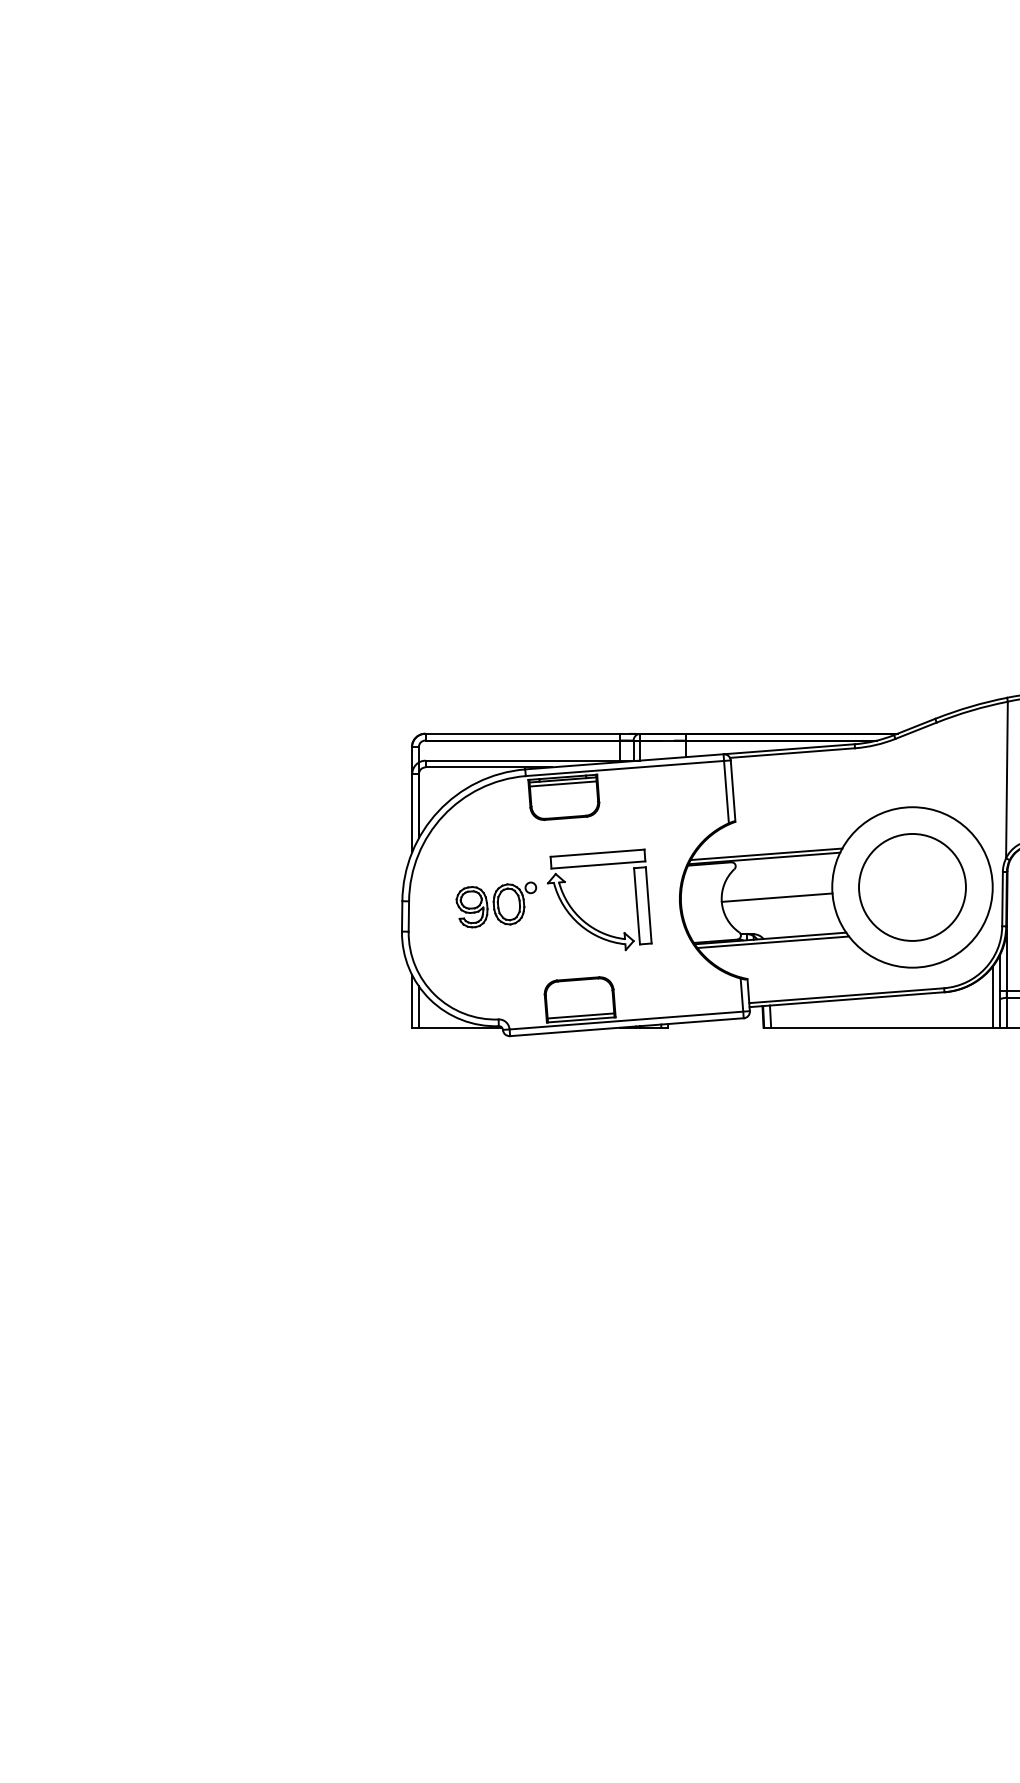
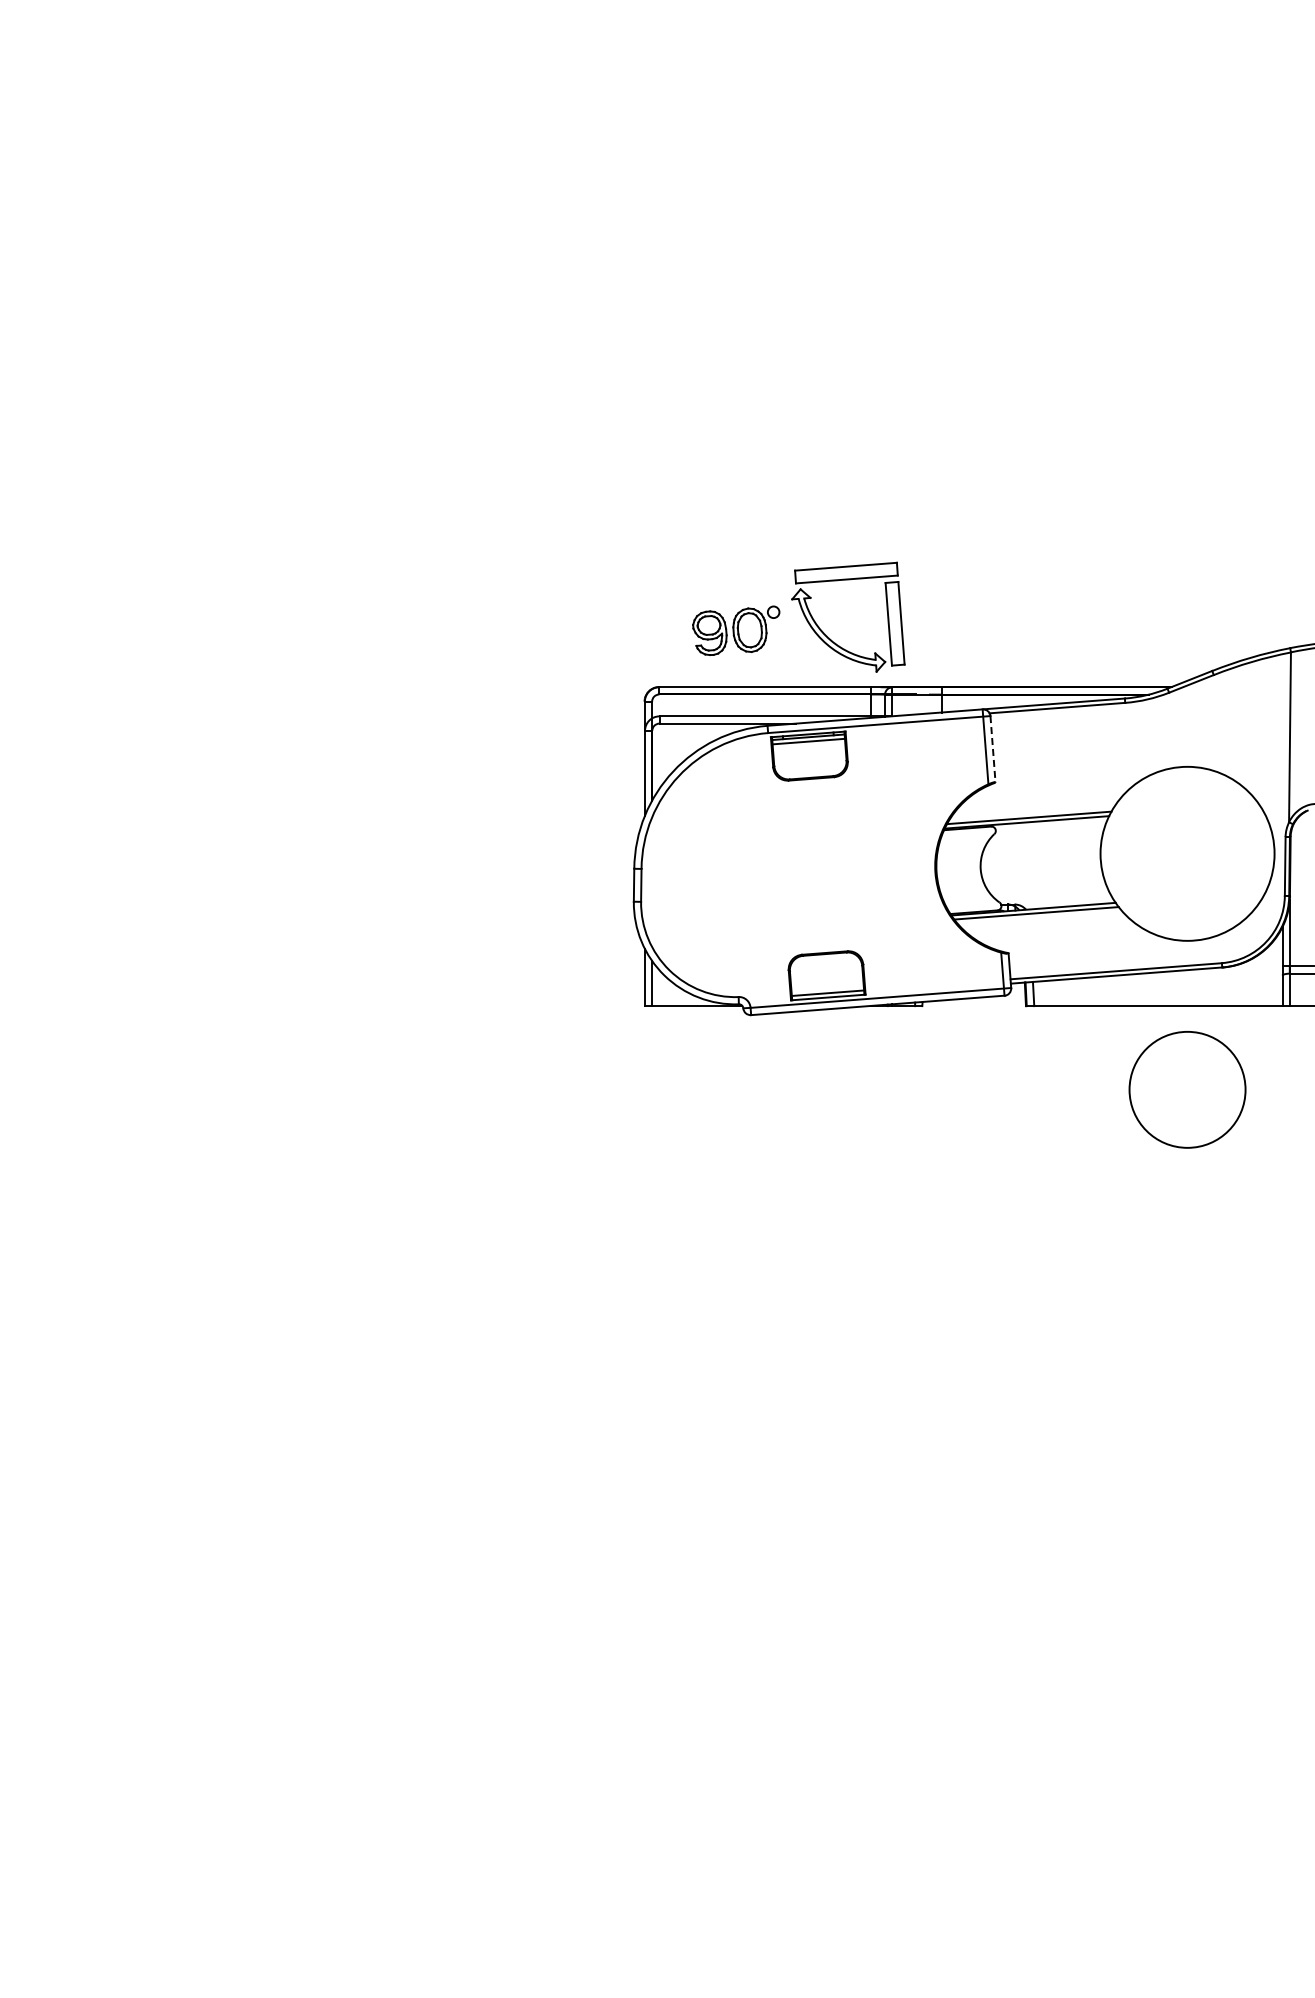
line: (733, 791) -> (993, 749), solid -> dashed
circle: (912, 887) -> (1187, 1089), moved
line: (776, 897) -> (1040, 864), removed
part: (496, 904) -> (736, 630), moved
part: (582, 918) -> (829, 637), moved
line: (993, 996) -> (1275, 972), removed

